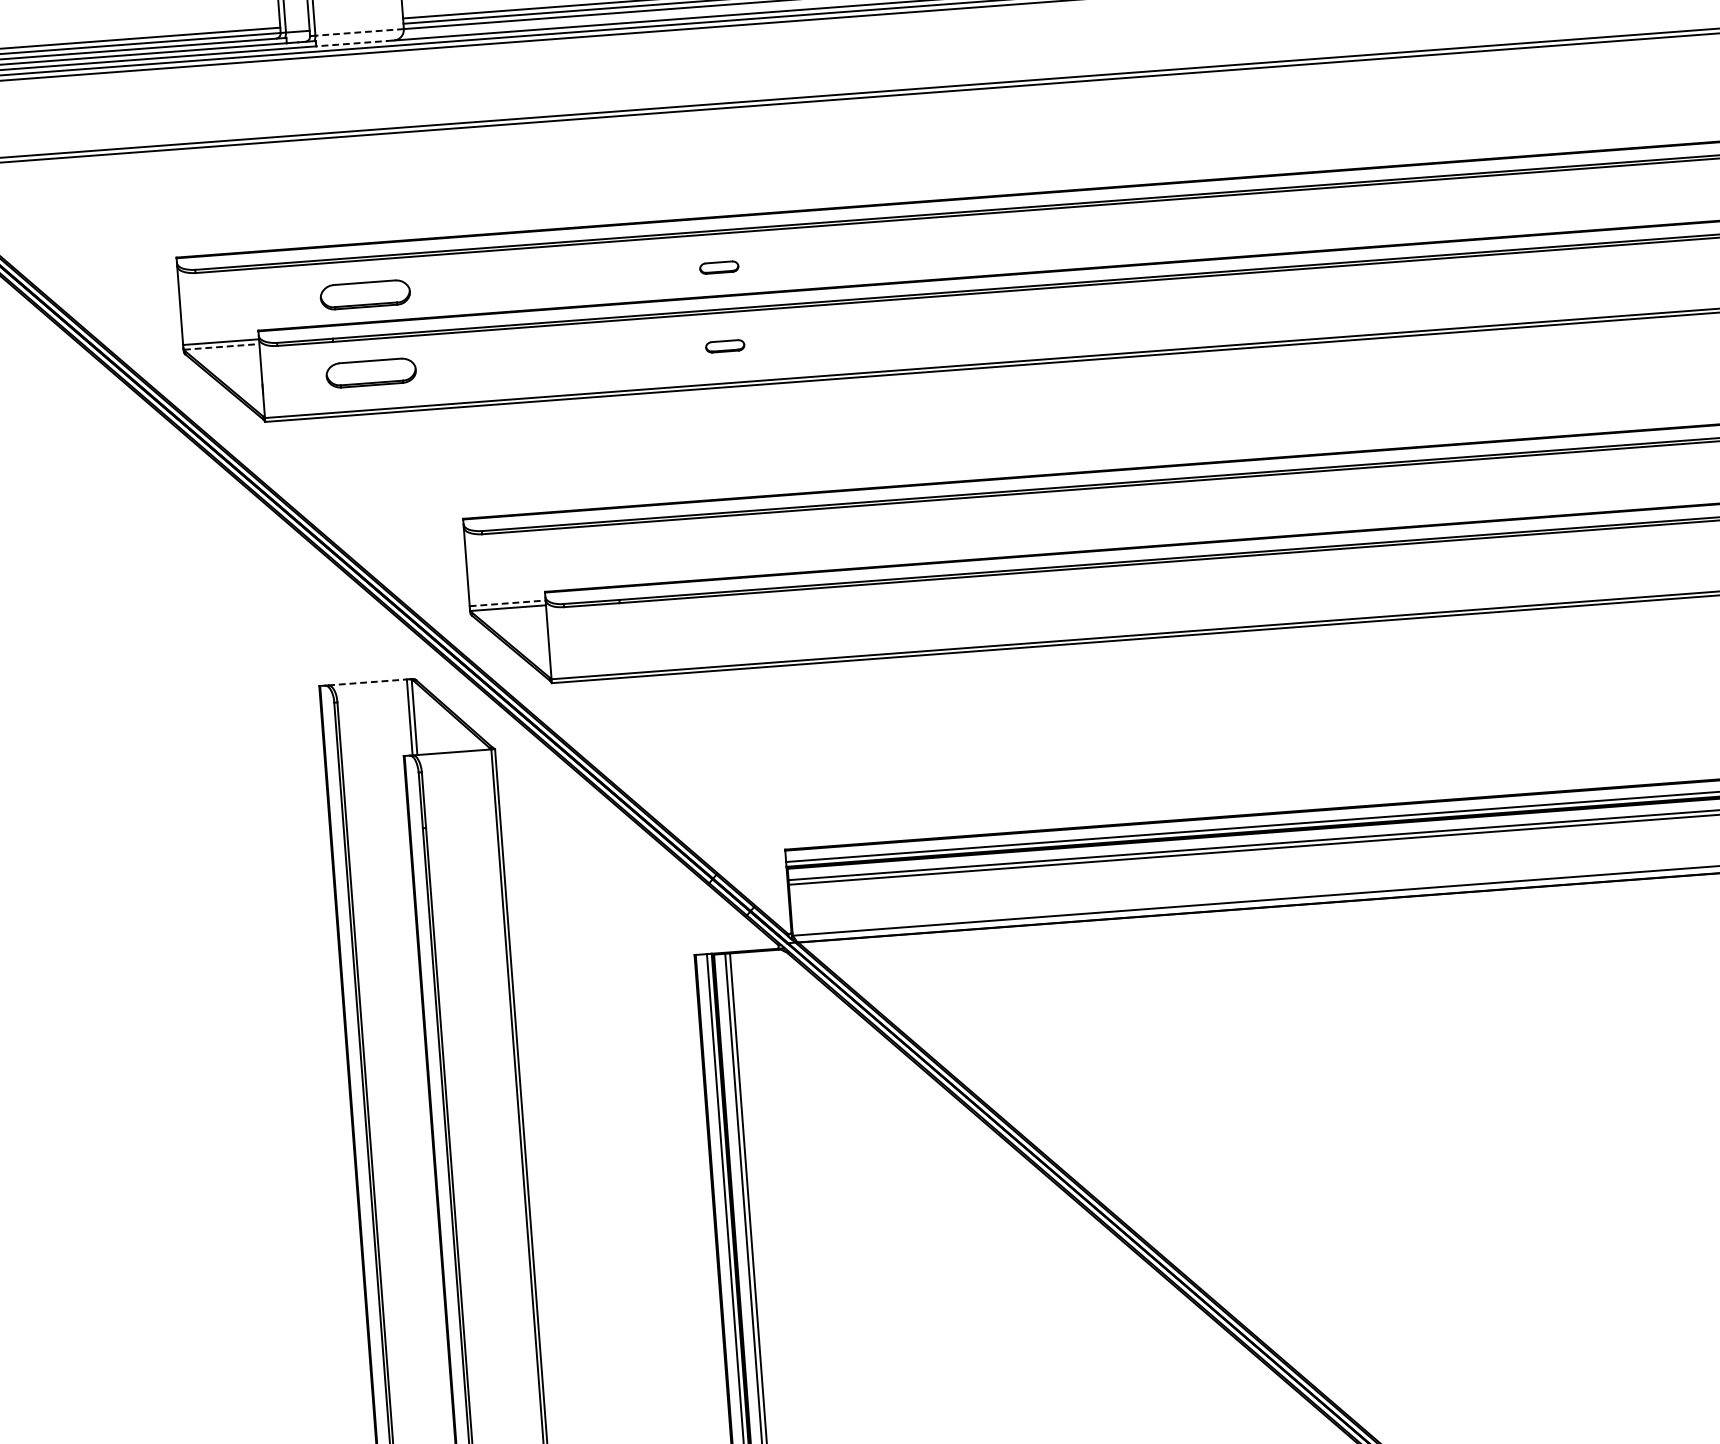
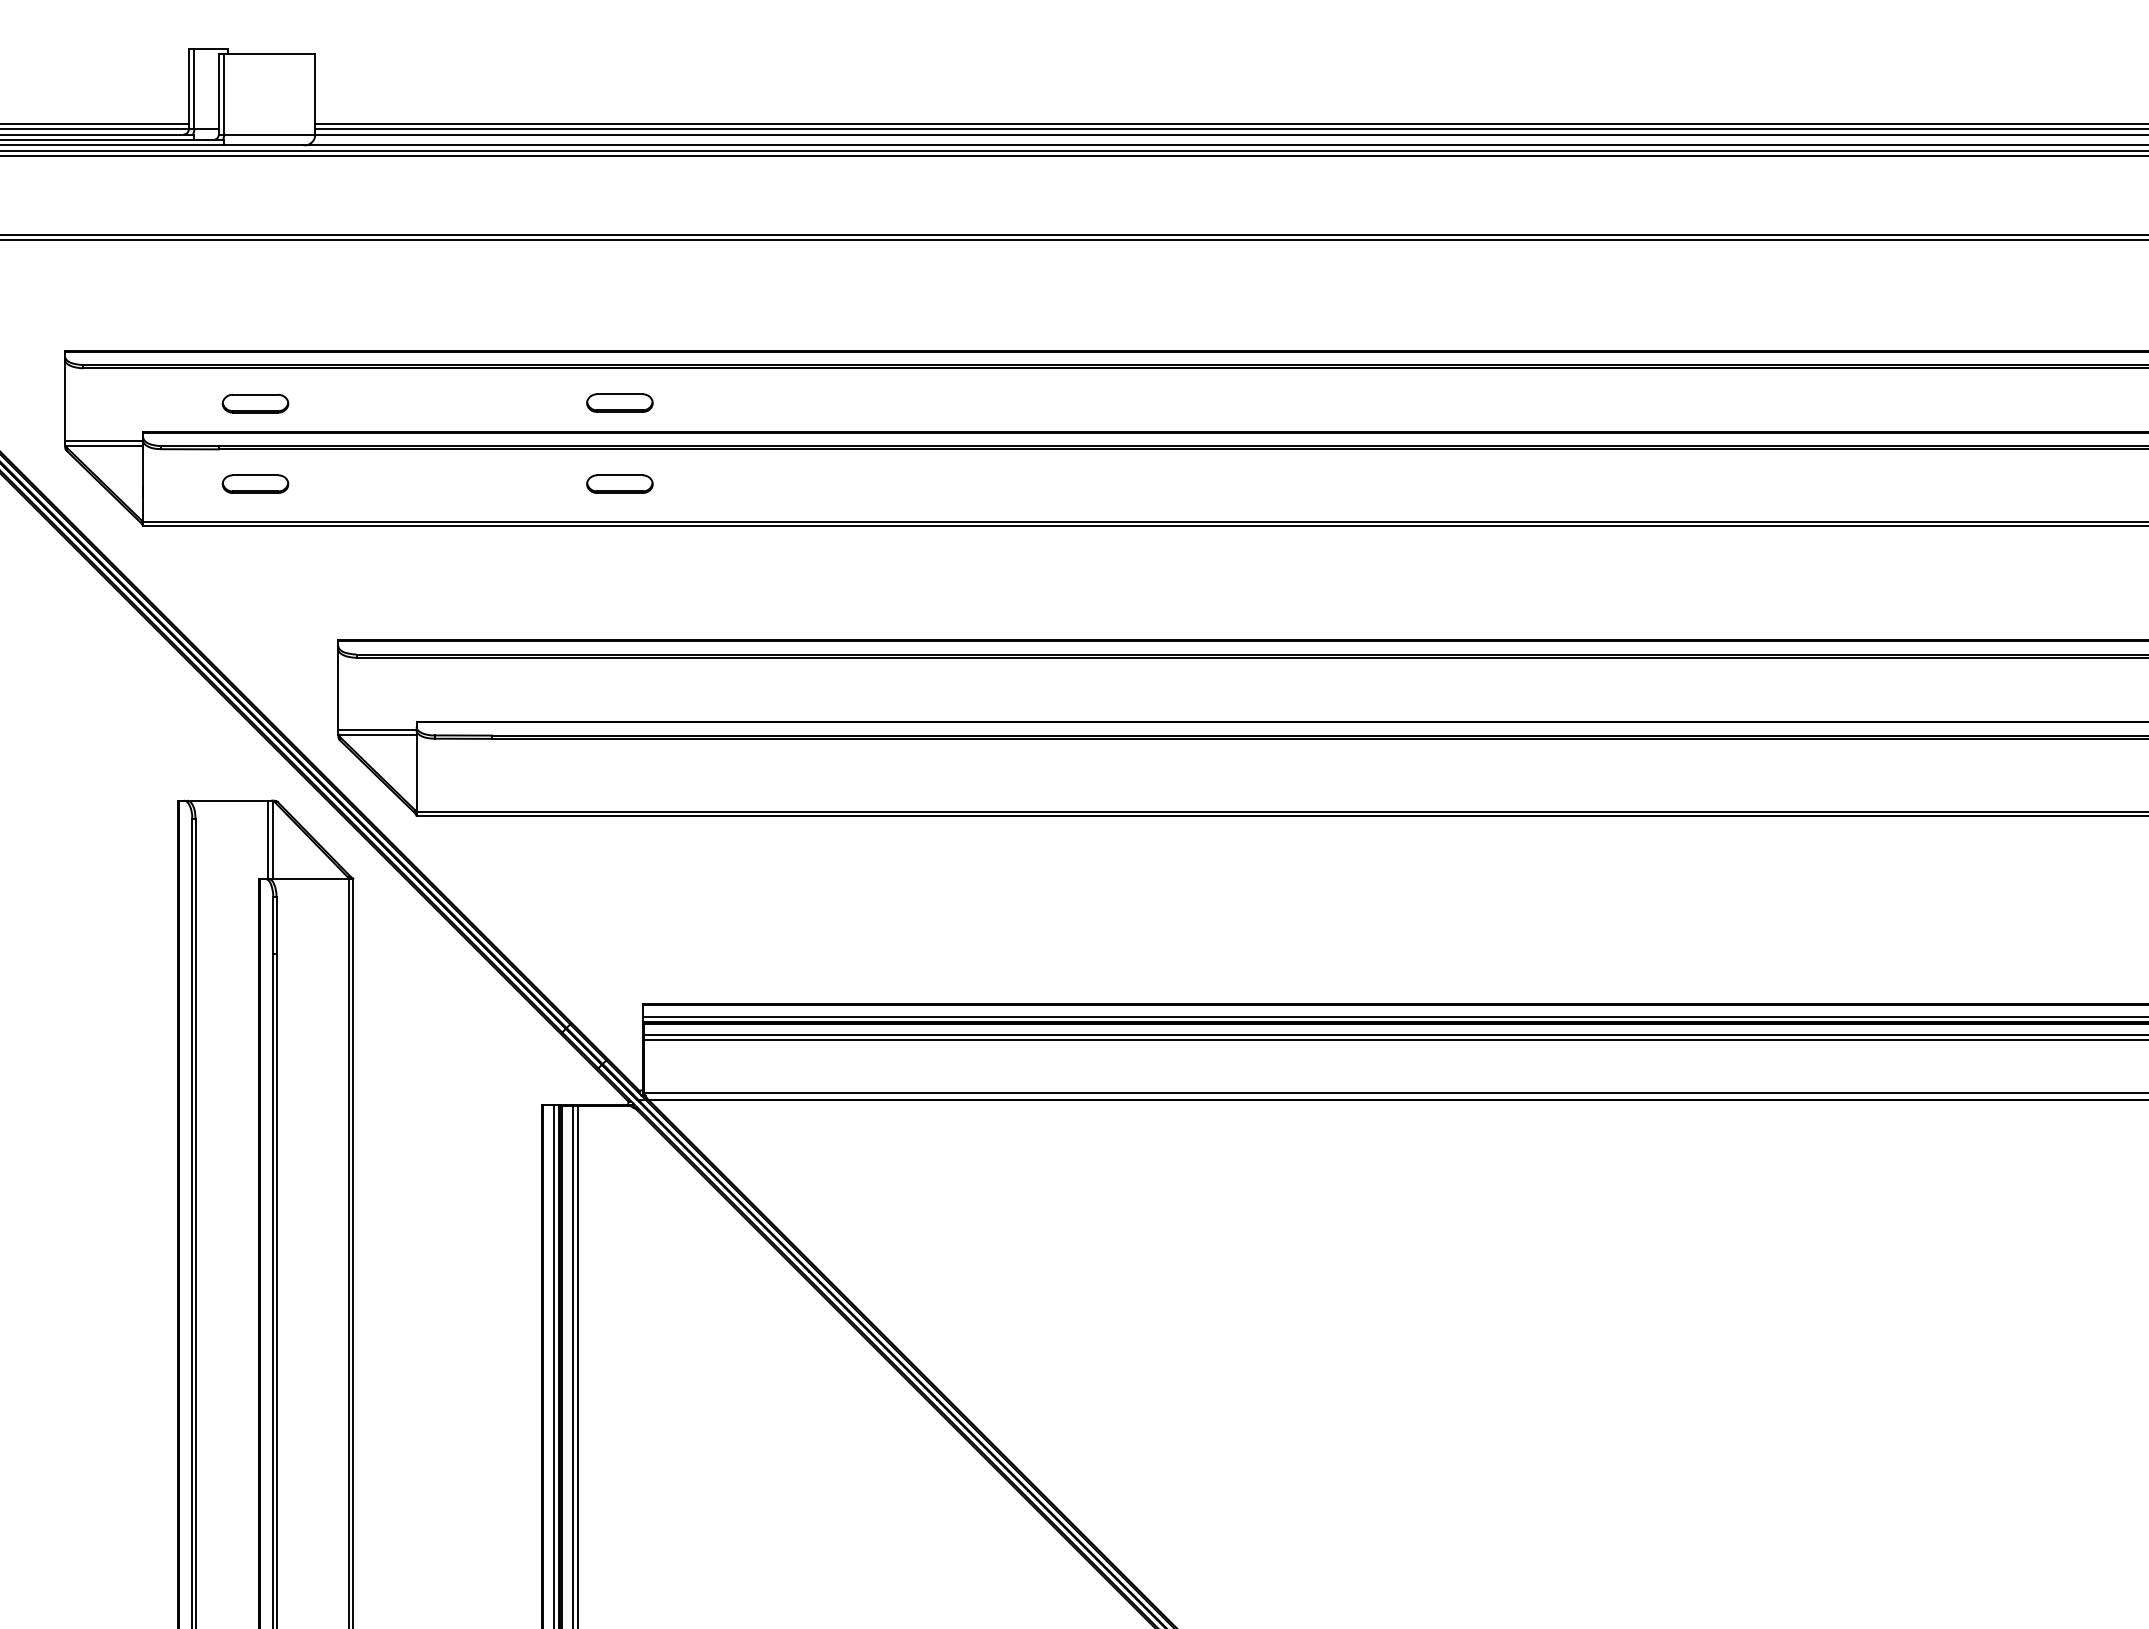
line: (359, 32) -> (269, 134), dashed -> solid
line: (354, 43) -> (263, 145), dashed -> solid
part: (718, 267) -> (619, 402), size x1.67
part: (365, 294) -> (255, 403), size x0.71
part: (724, 345) -> (619, 483), size x1.67
line: (221, 346) -> (104, 445), dashed -> solid
part: (371, 372) -> (255, 483), size x0.71
line: (507, 603) -> (377, 730), dashed -> solid
line: (367, 682) -> (227, 800), dashed -> solid

